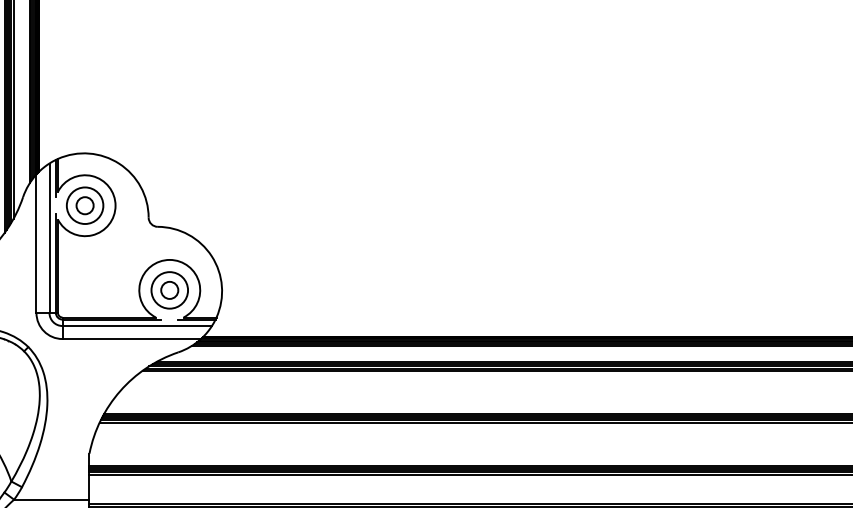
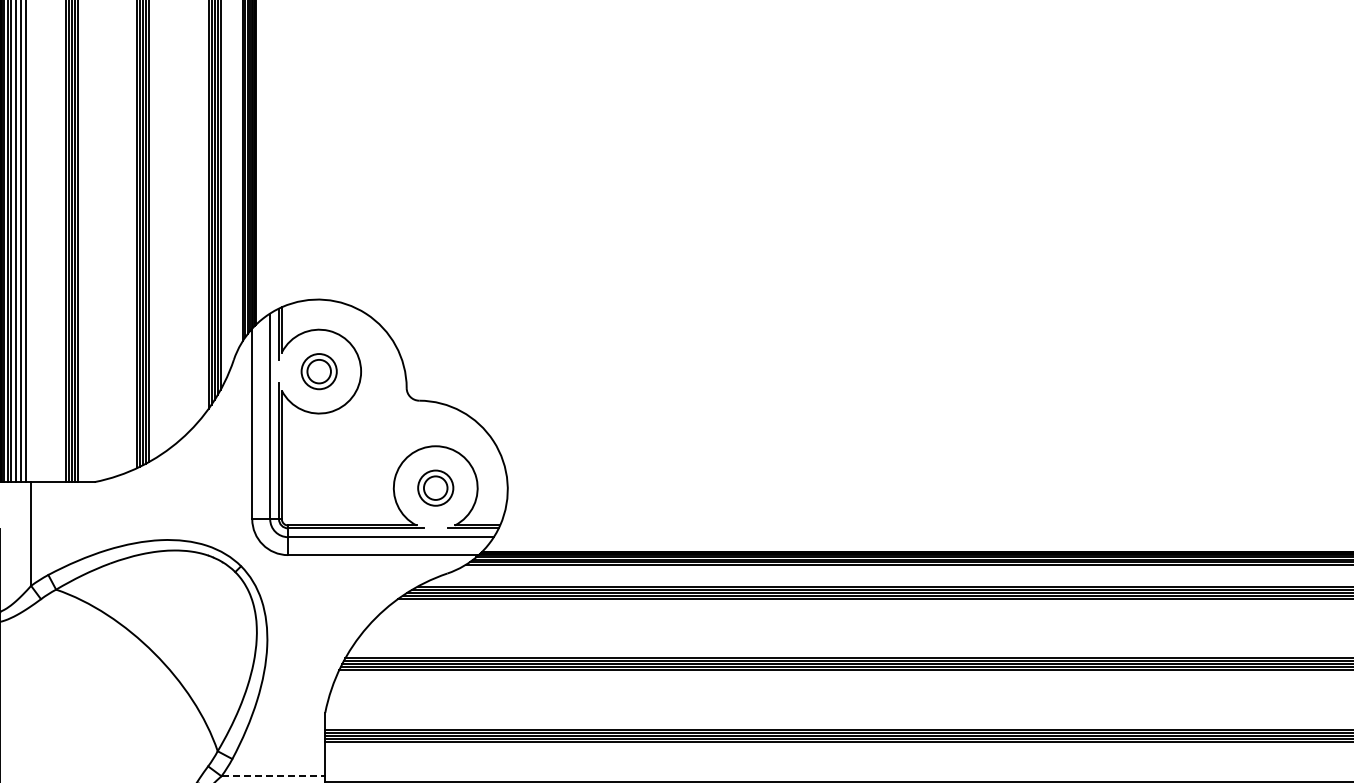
circle: (85, 205) -> (319, 371), size x0.7
circle: (169, 290) -> (435, 488), size x0.7
line: (51, 499) -> (273, 776), solid -> dashed

